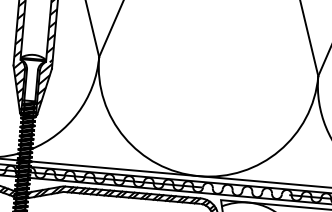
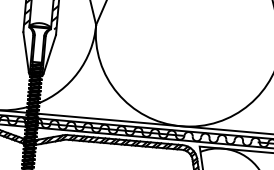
hatch: (19, 84) -> (28, 48), removed
hatch: (44, 88) -> (49, 51), removed

